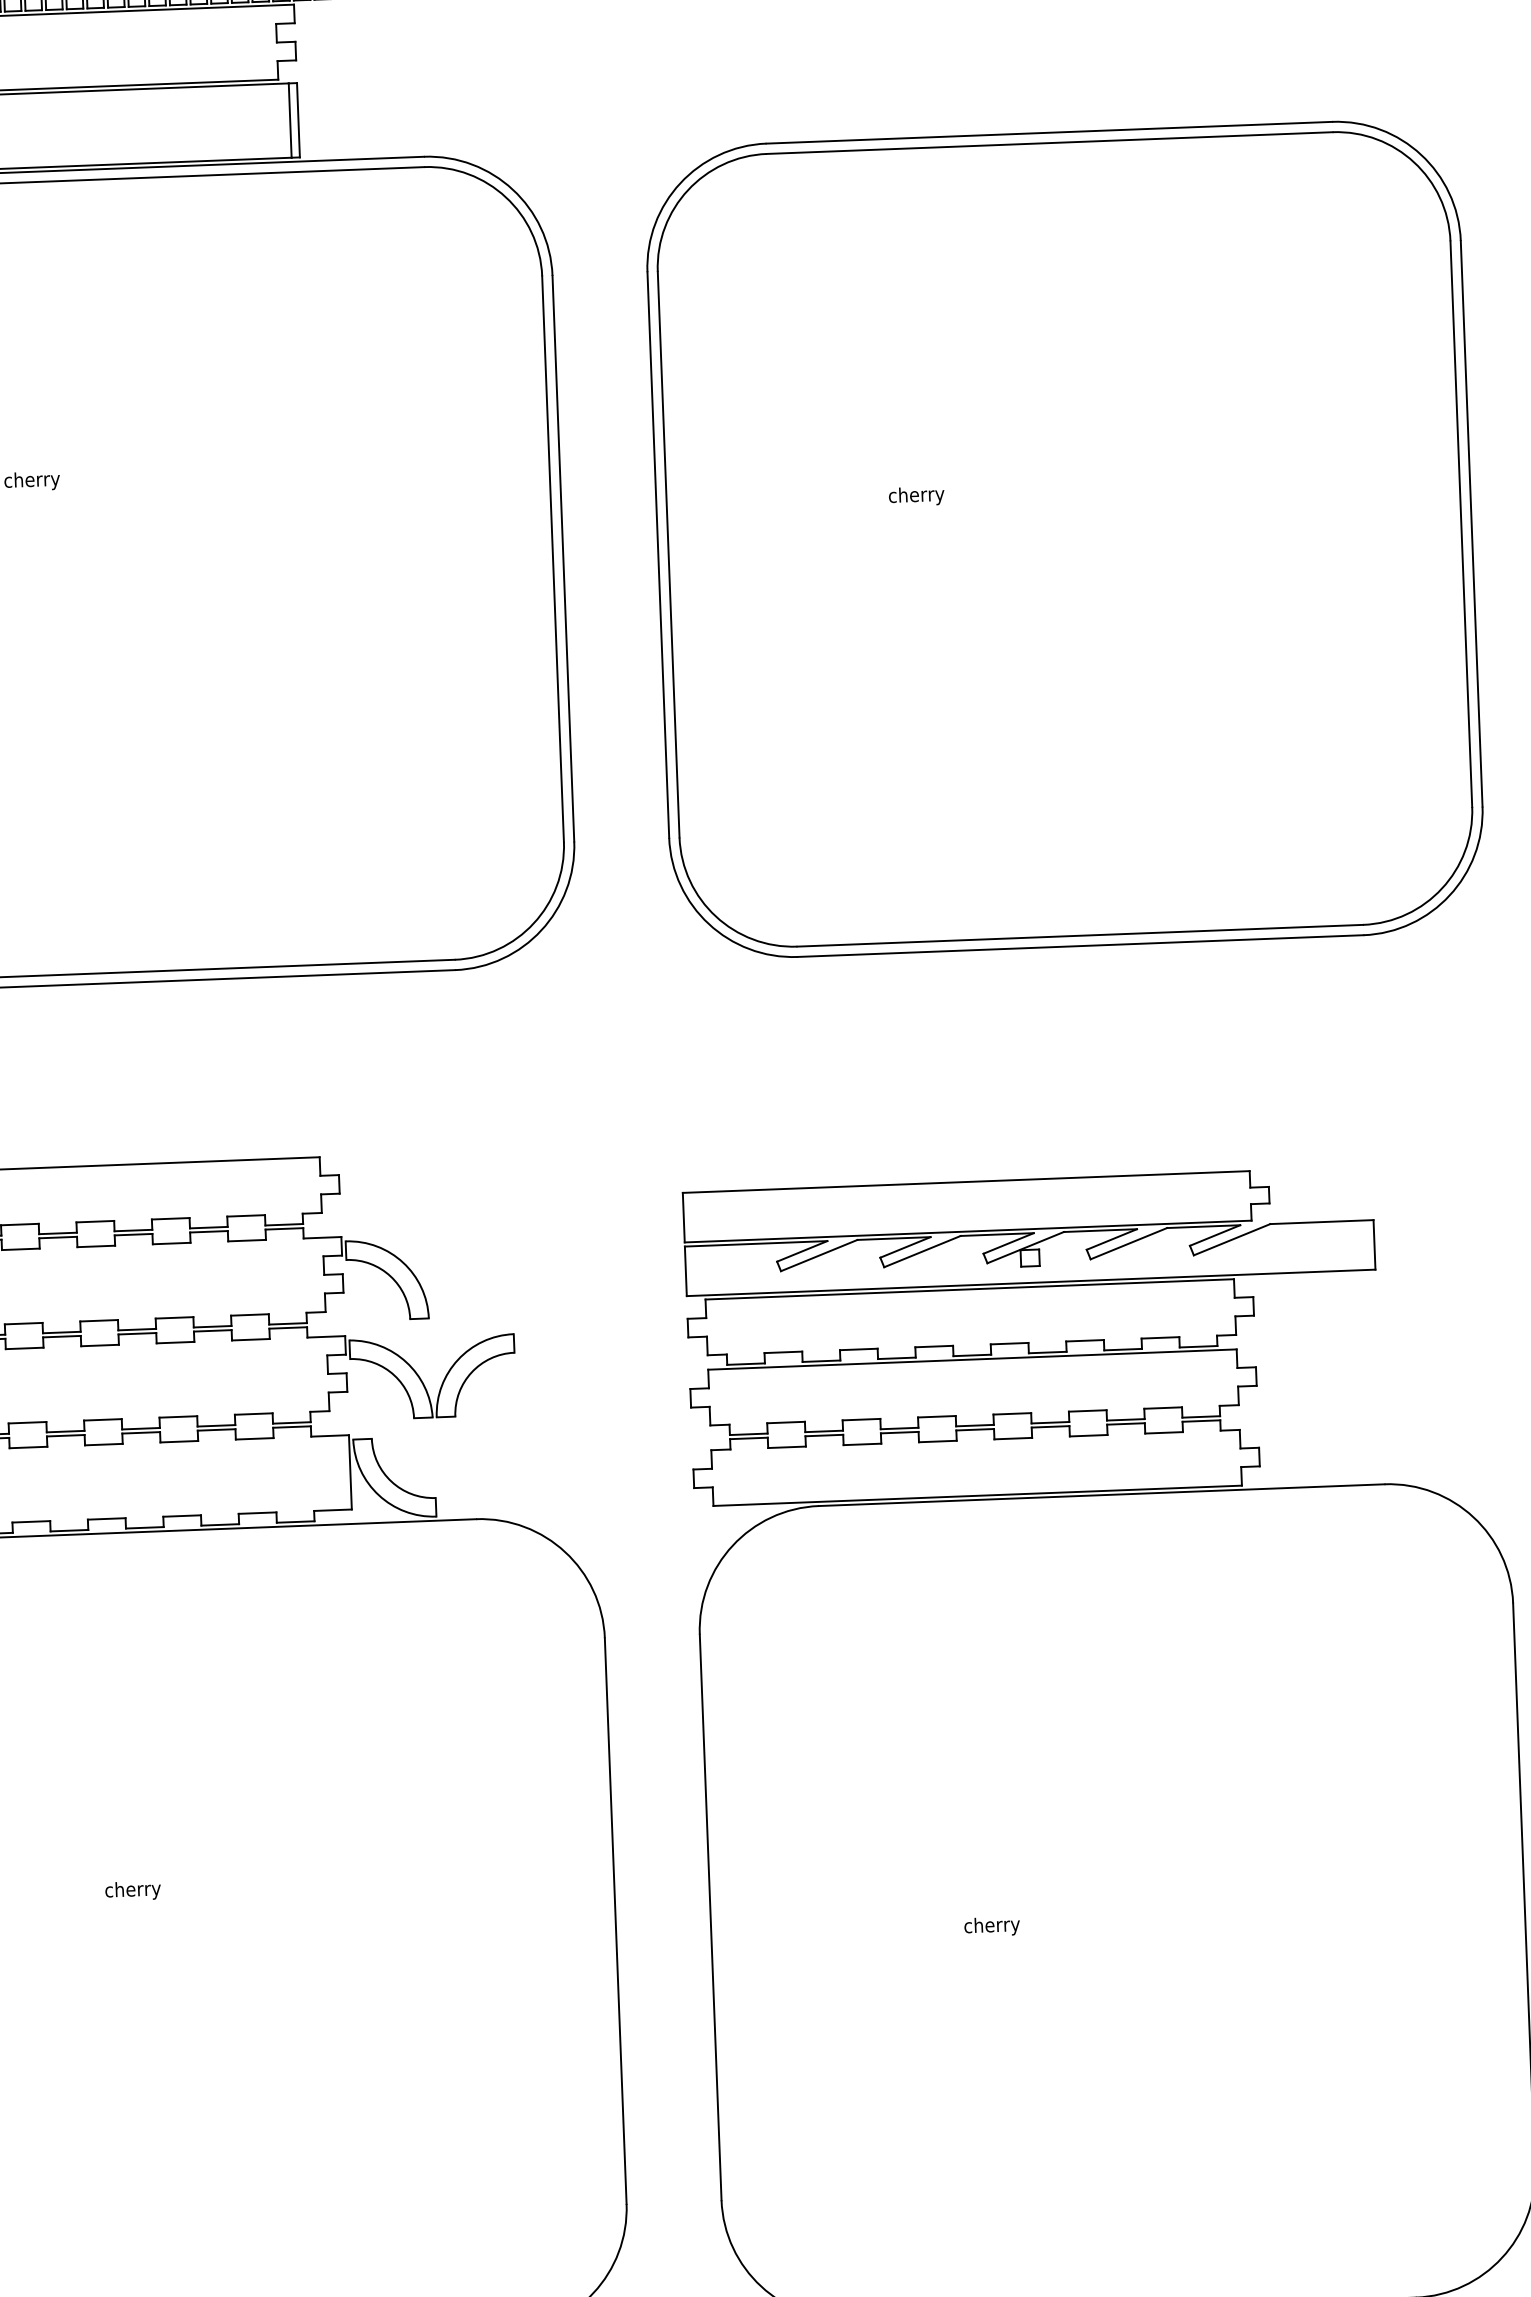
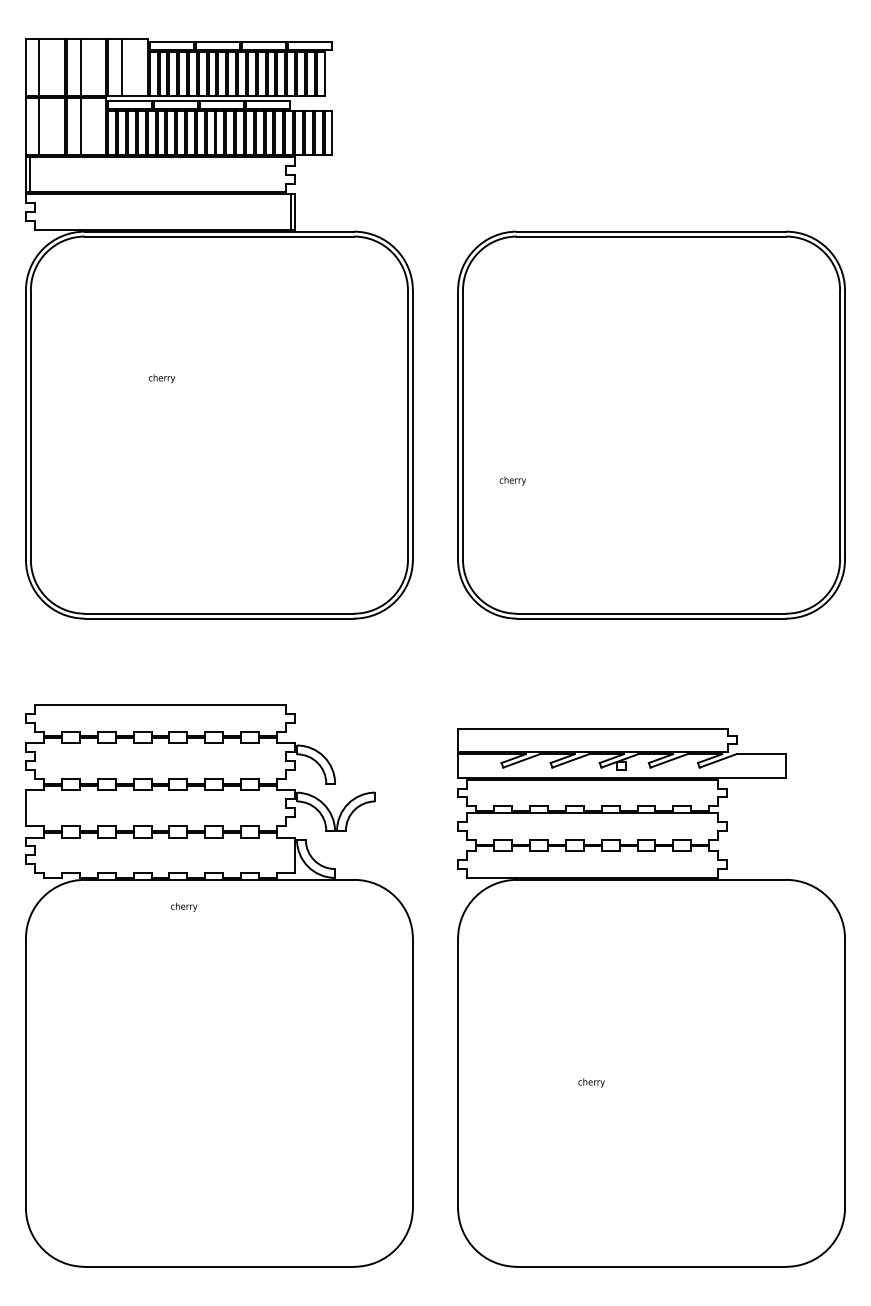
text: (915, 495) -> (512, 480), moved
text: (133, 1889) -> (184, 906), moved

